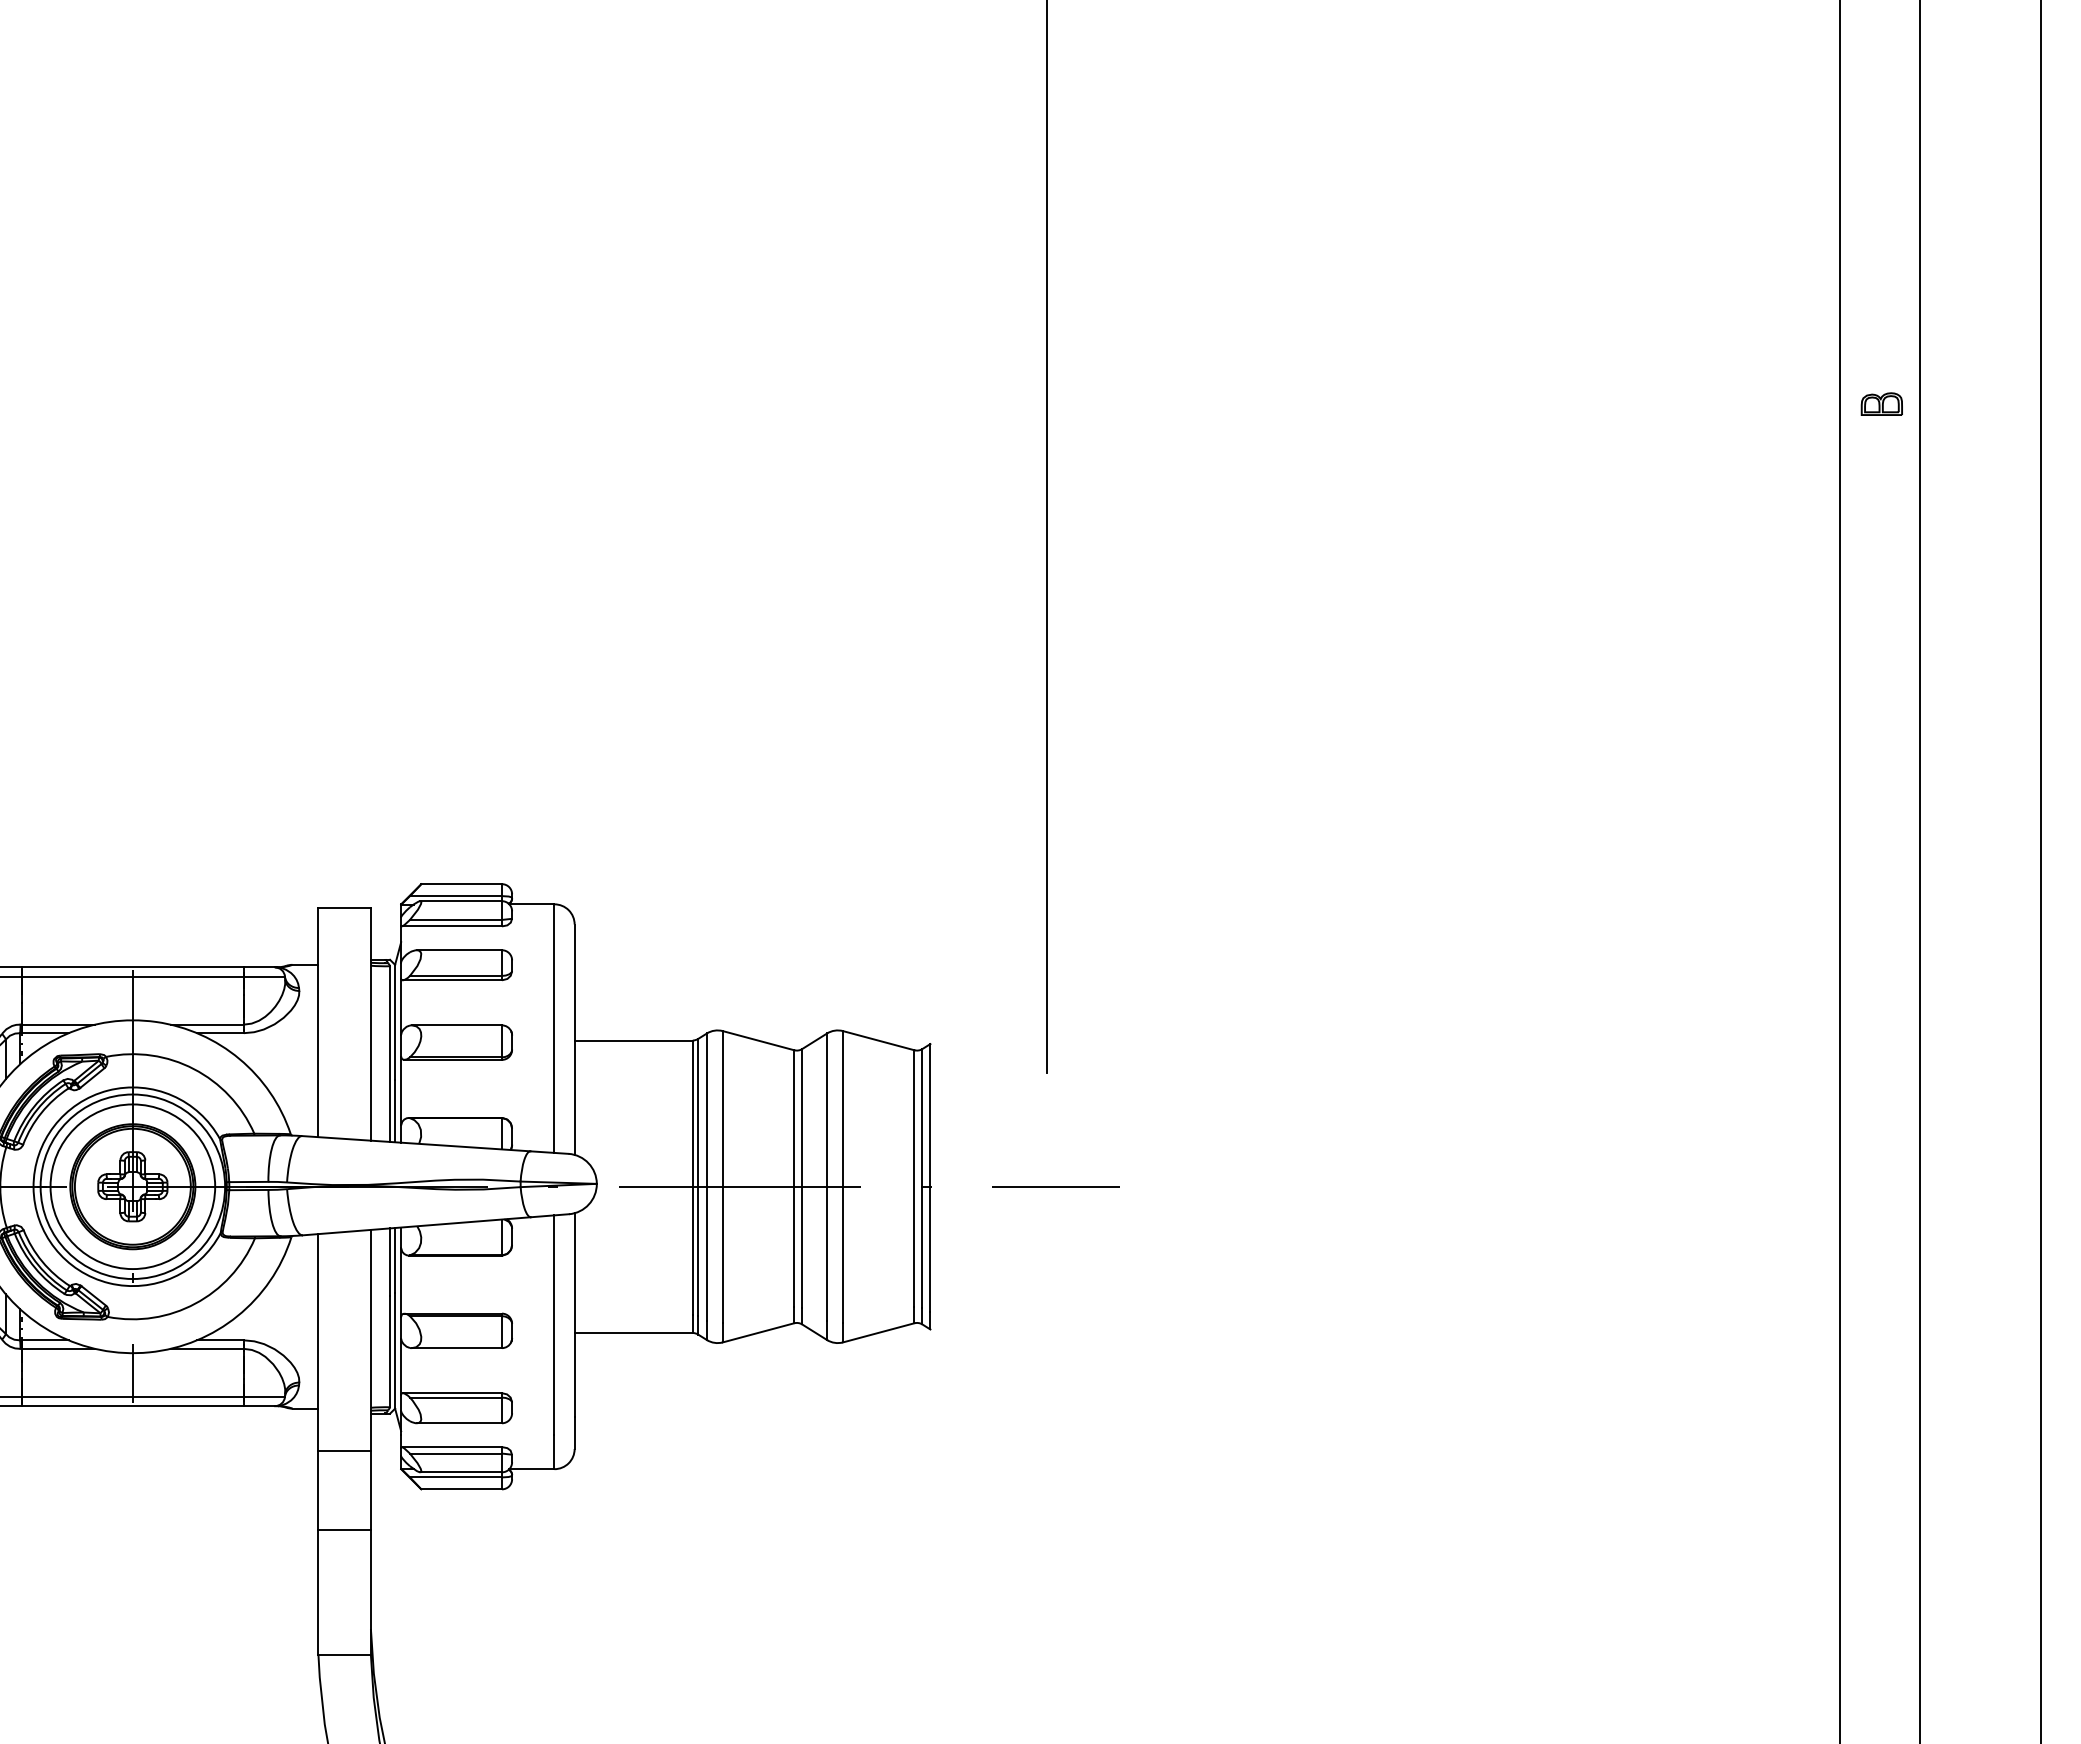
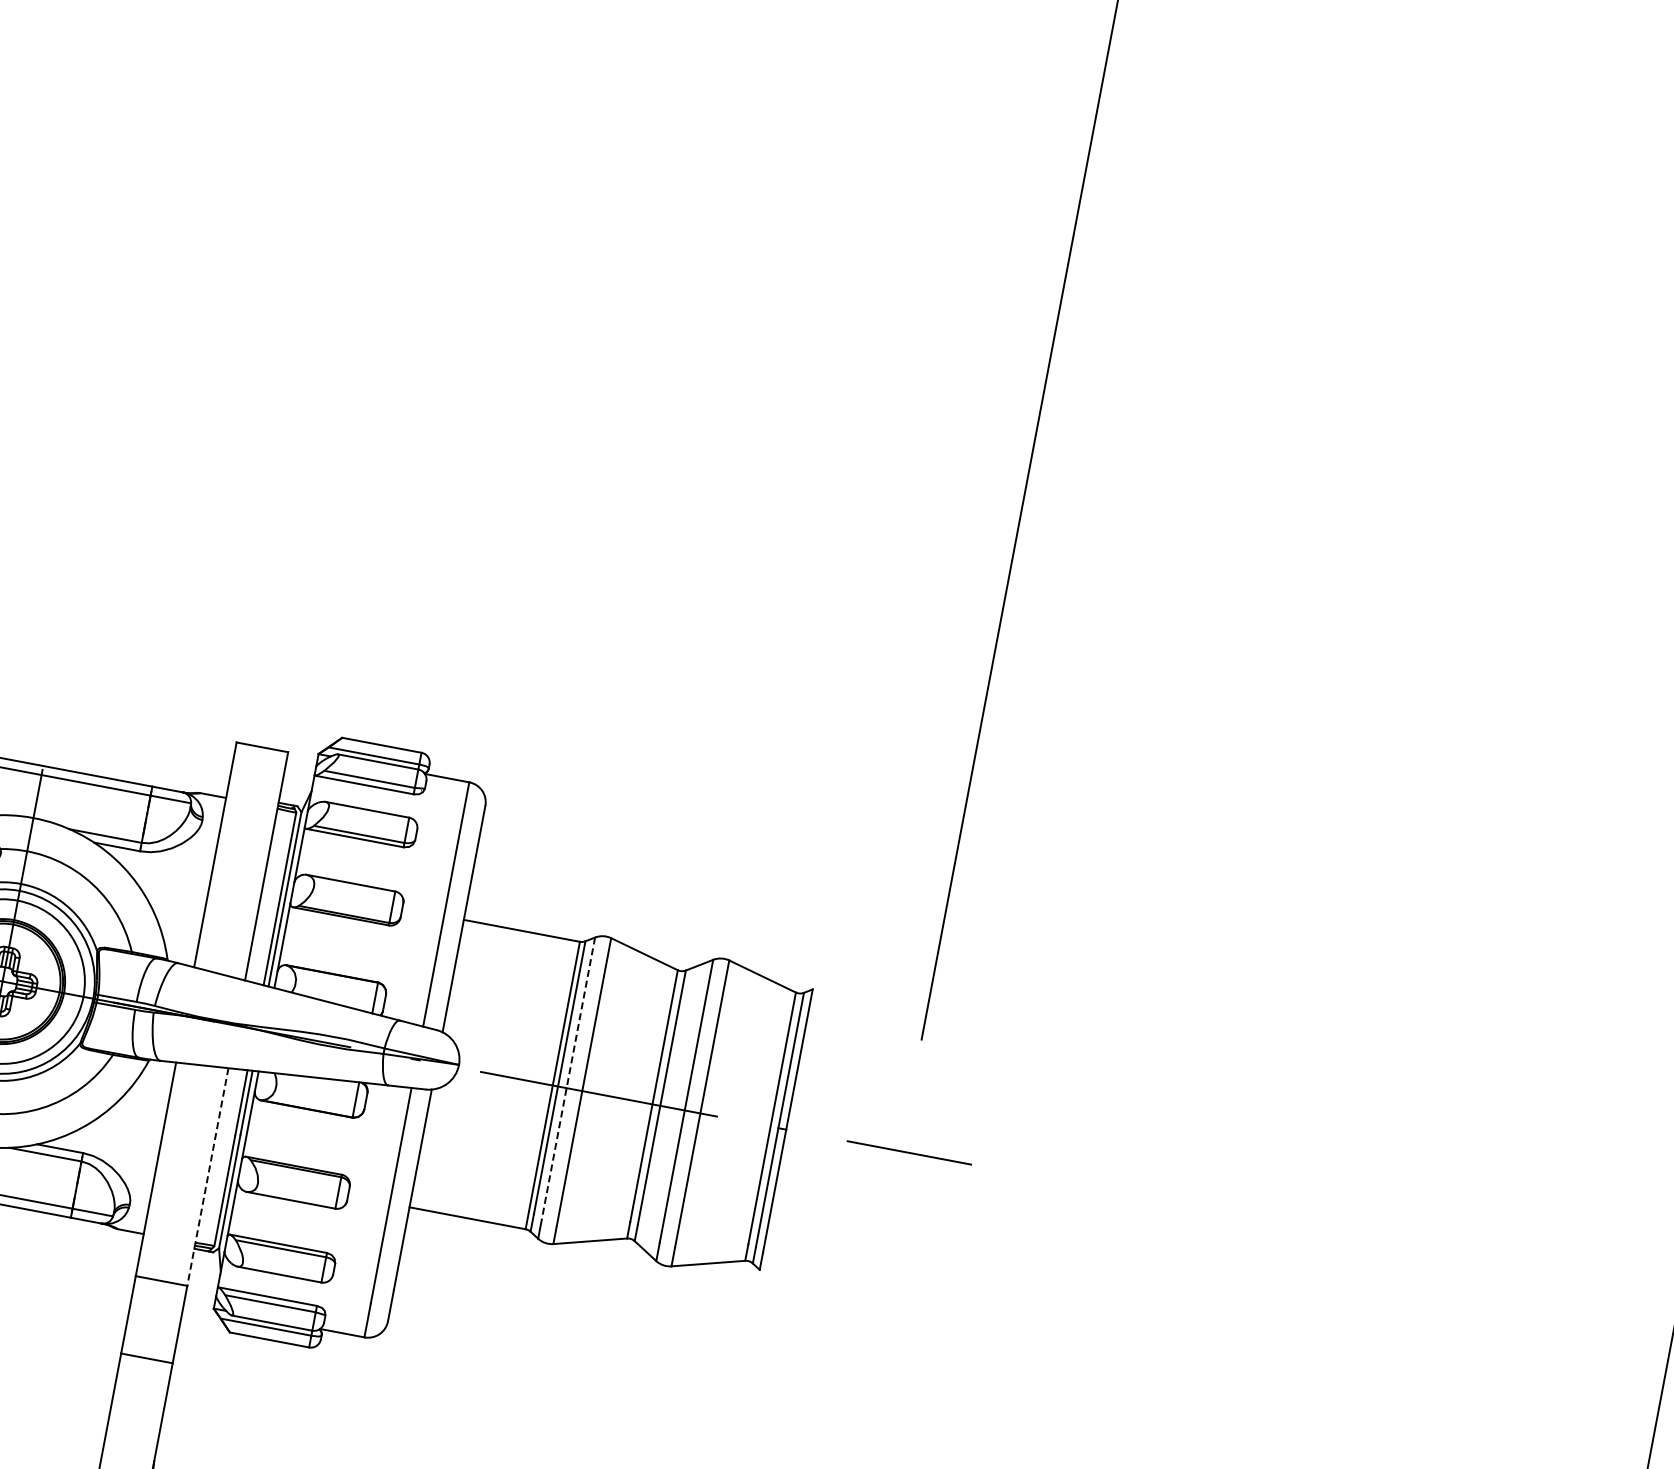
line: (706, 1177) -> (567, 1078), solid -> dashed
line: (370, 1340) -> (207, 1176), solid -> dashed

